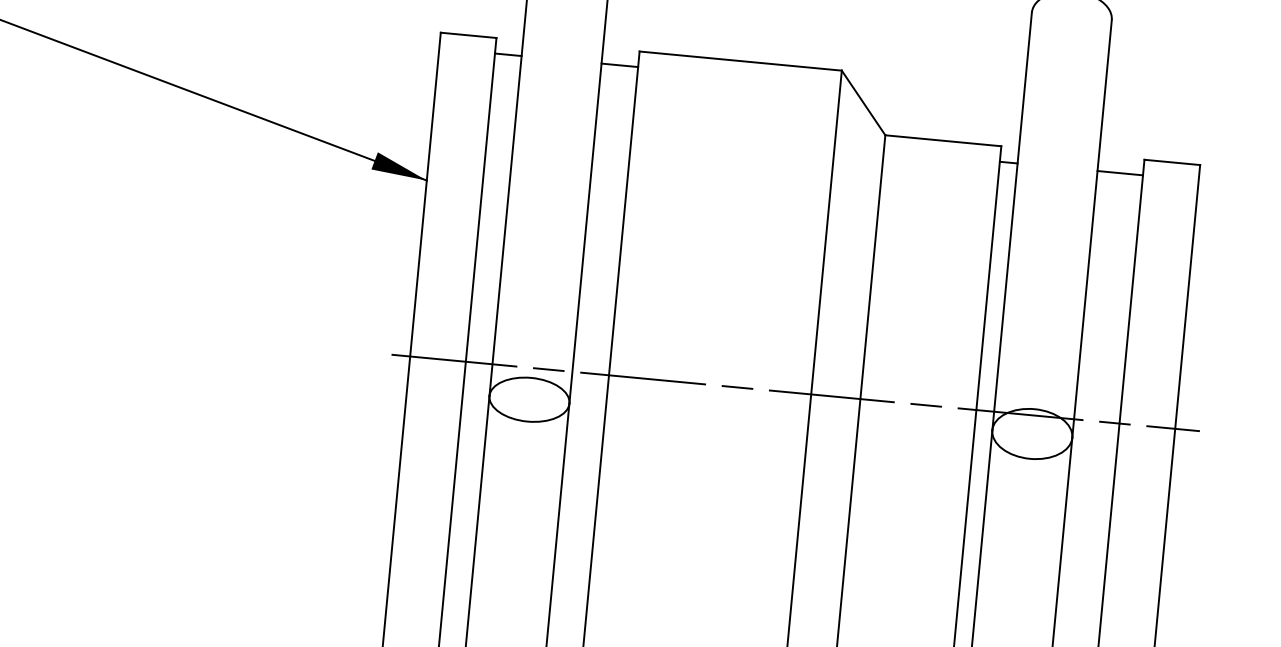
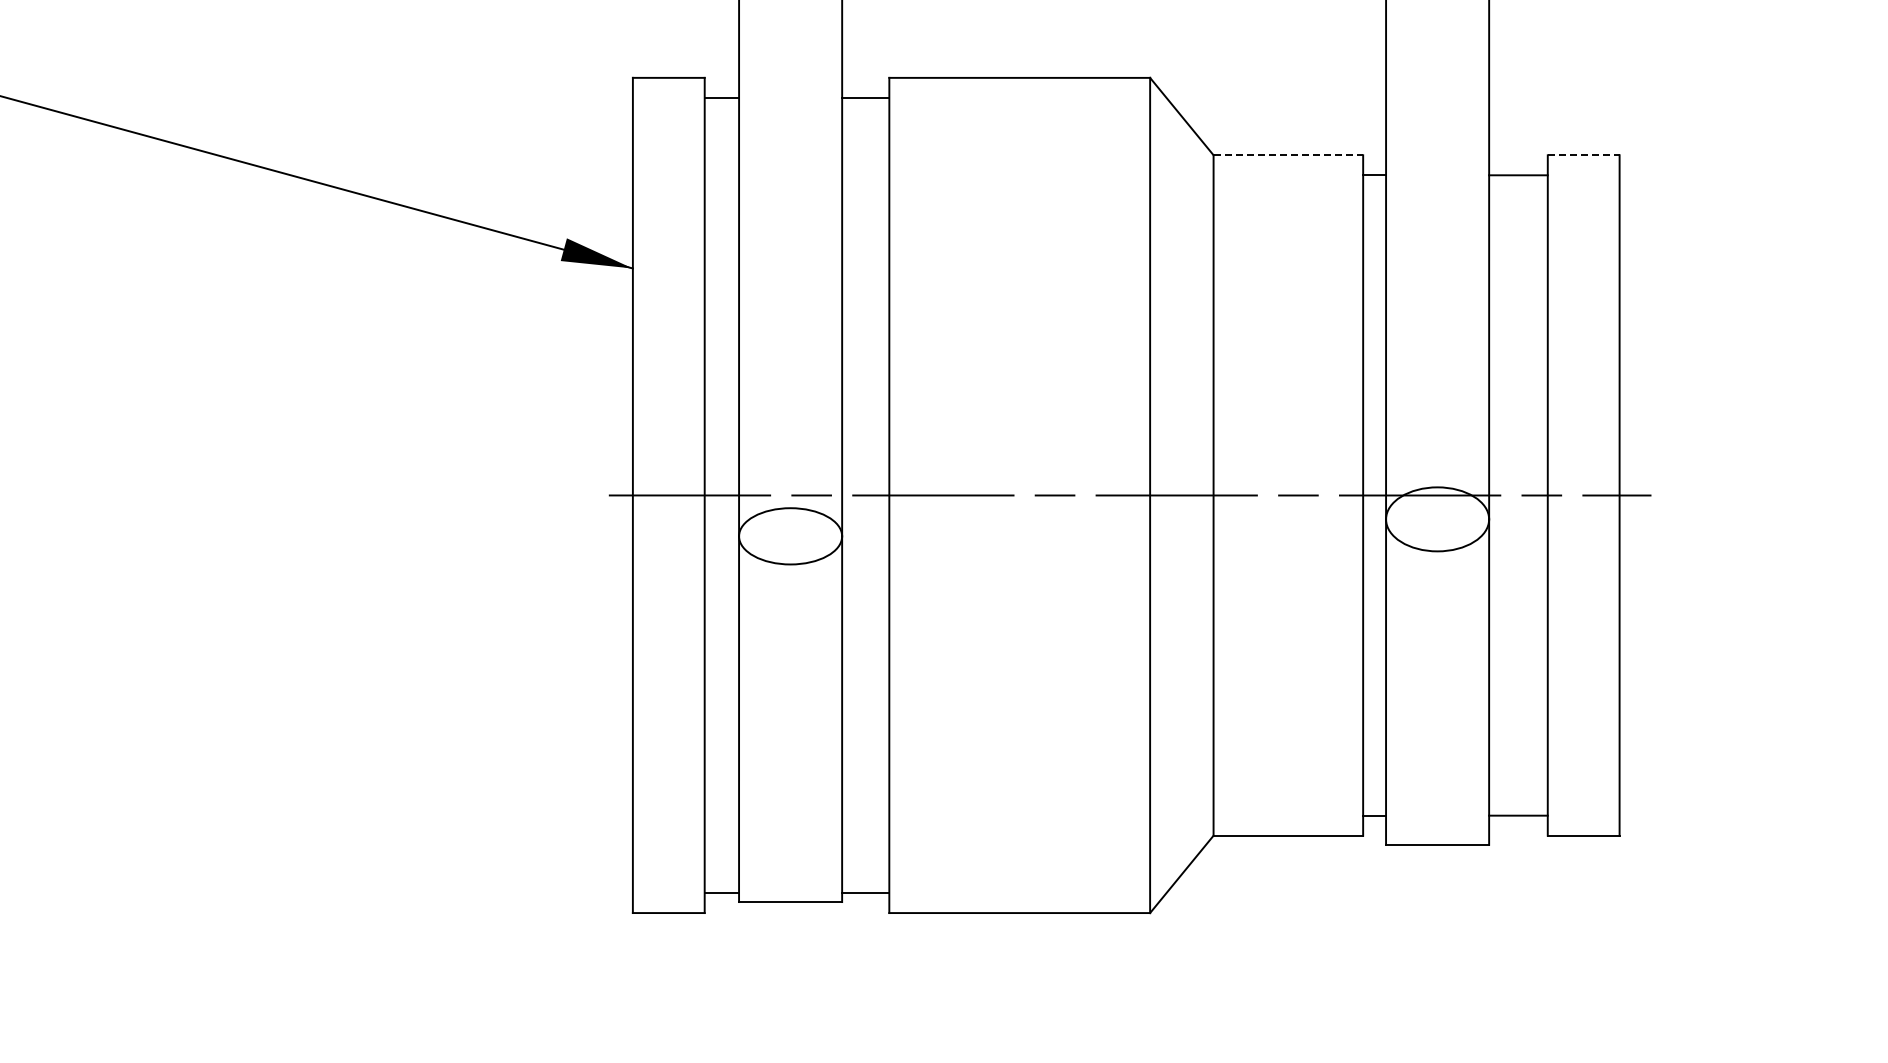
line: (943, 140) -> (1288, 155), solid -> dashed
line: (1172, 162) -> (1583, 155), solid -> dashed

